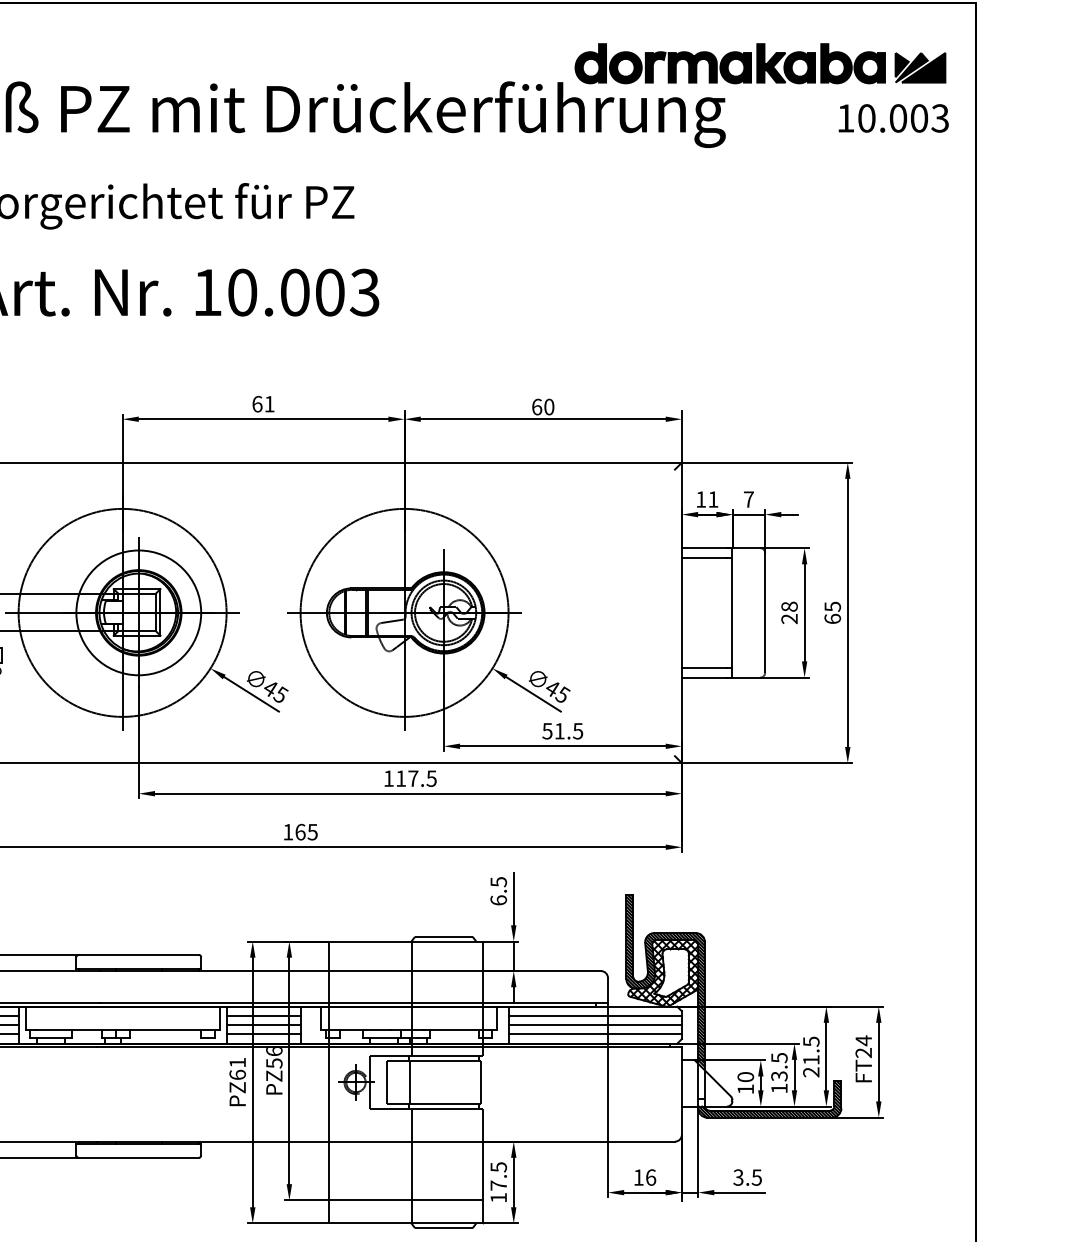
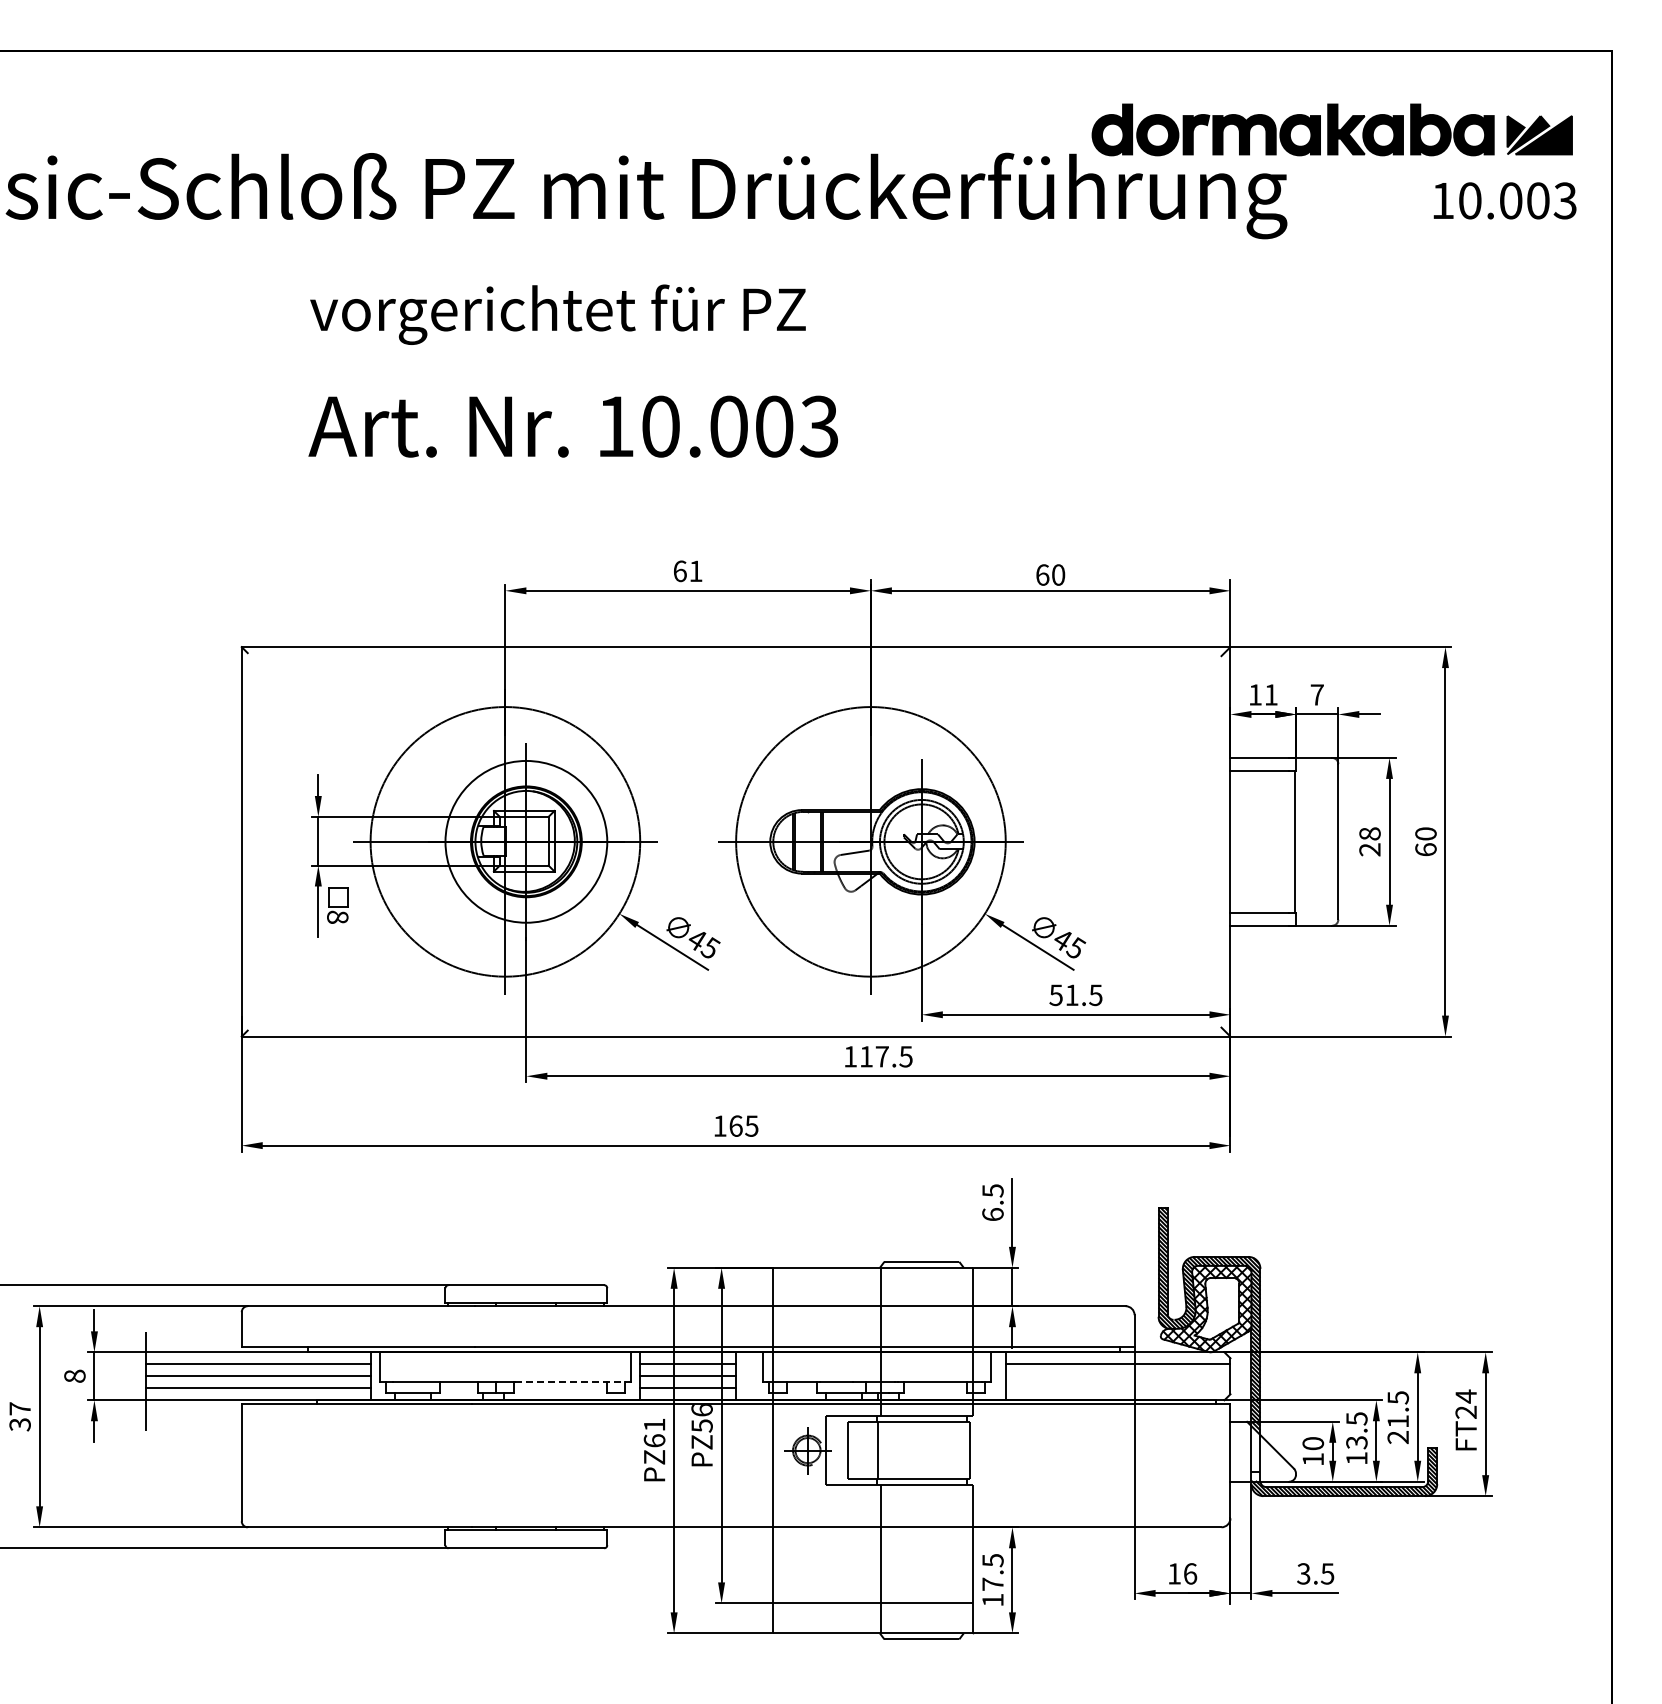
text: (832, 606) -> (1425, 833), 65 -> 60
line: (594, 1025) -> (1117, 1376), removed
line: (172, 1029) -> (570, 1382), solid -> dashed
line: (594, 1034) -> (1117, 1388), removed

